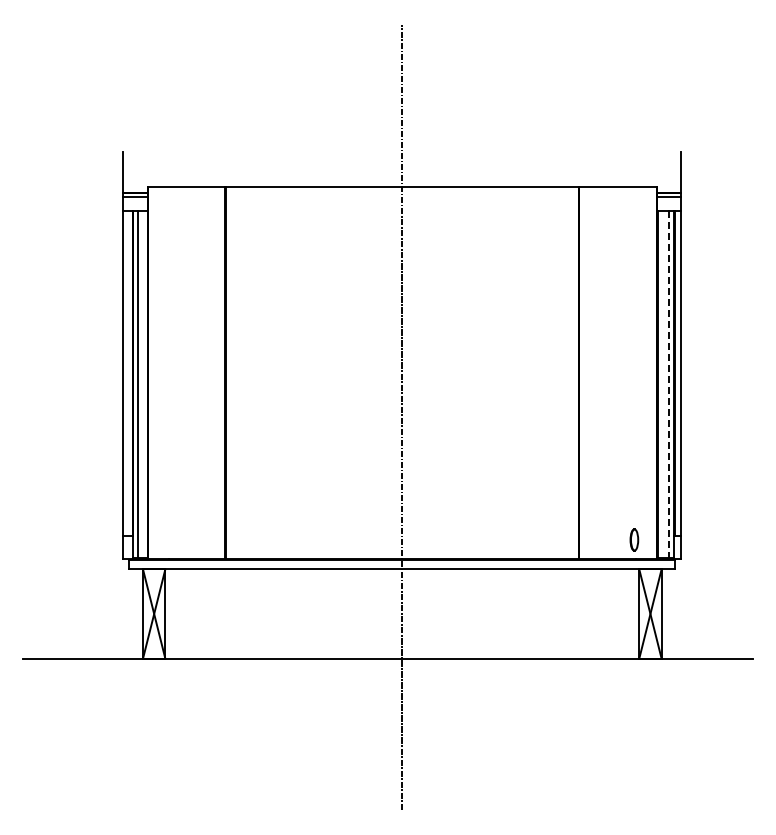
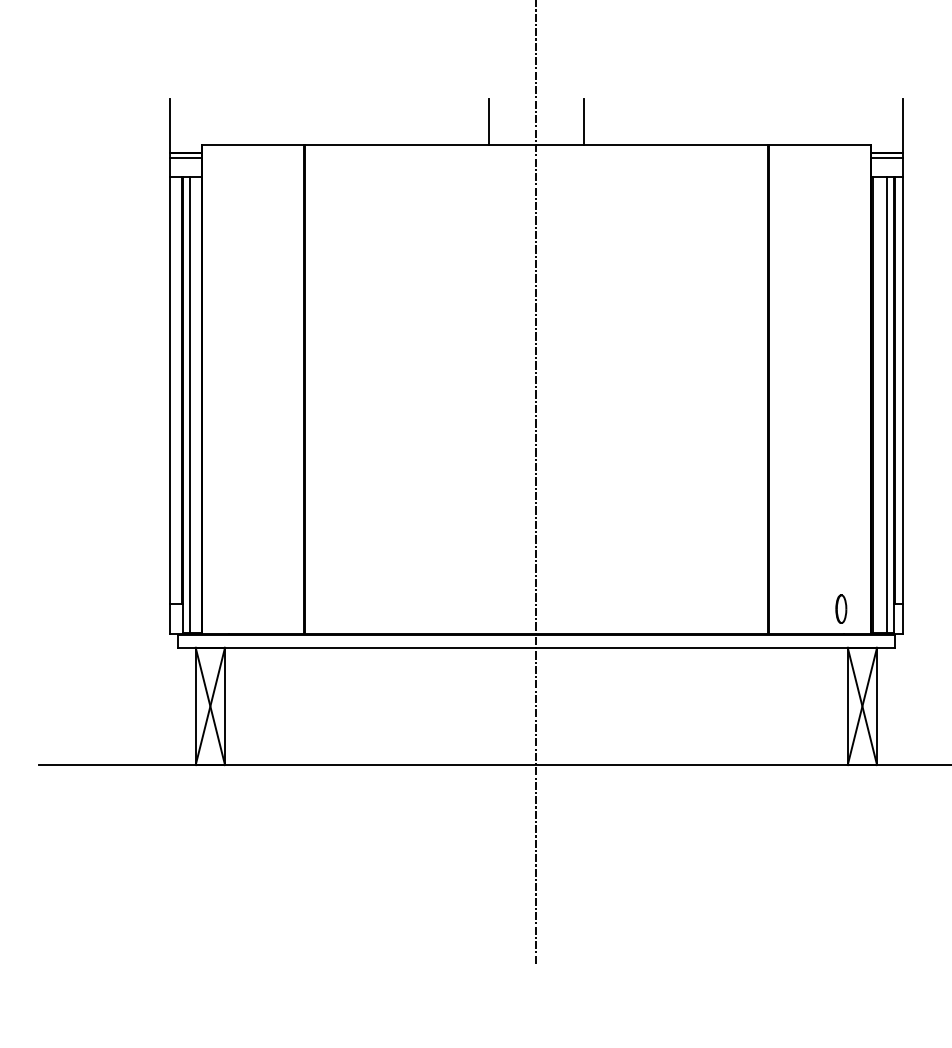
line: (366, 169) -> (489, 122), added
line: (438, 169) -> (583, 122), added
line: (669, 384) -> (887, 404), dashed -> solid

